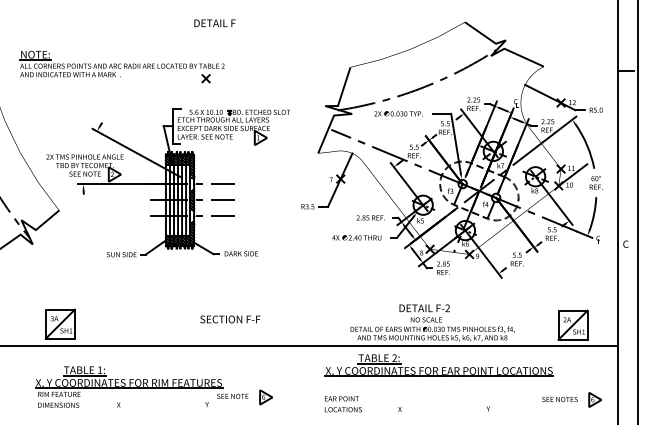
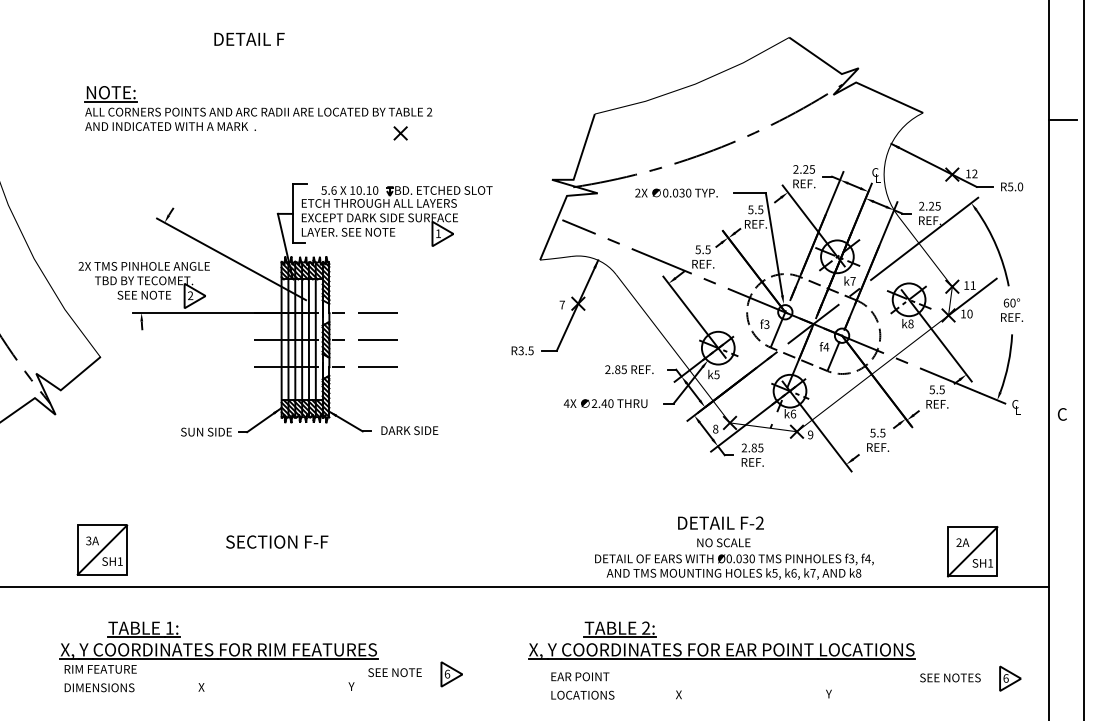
text: (214, 23) -> (248, 39), moved
part: (121, 66) -> (257, 112), moved
text: (230, 319) -> (277, 542), moved
part: (438, 365) -> (720, 640), moved

